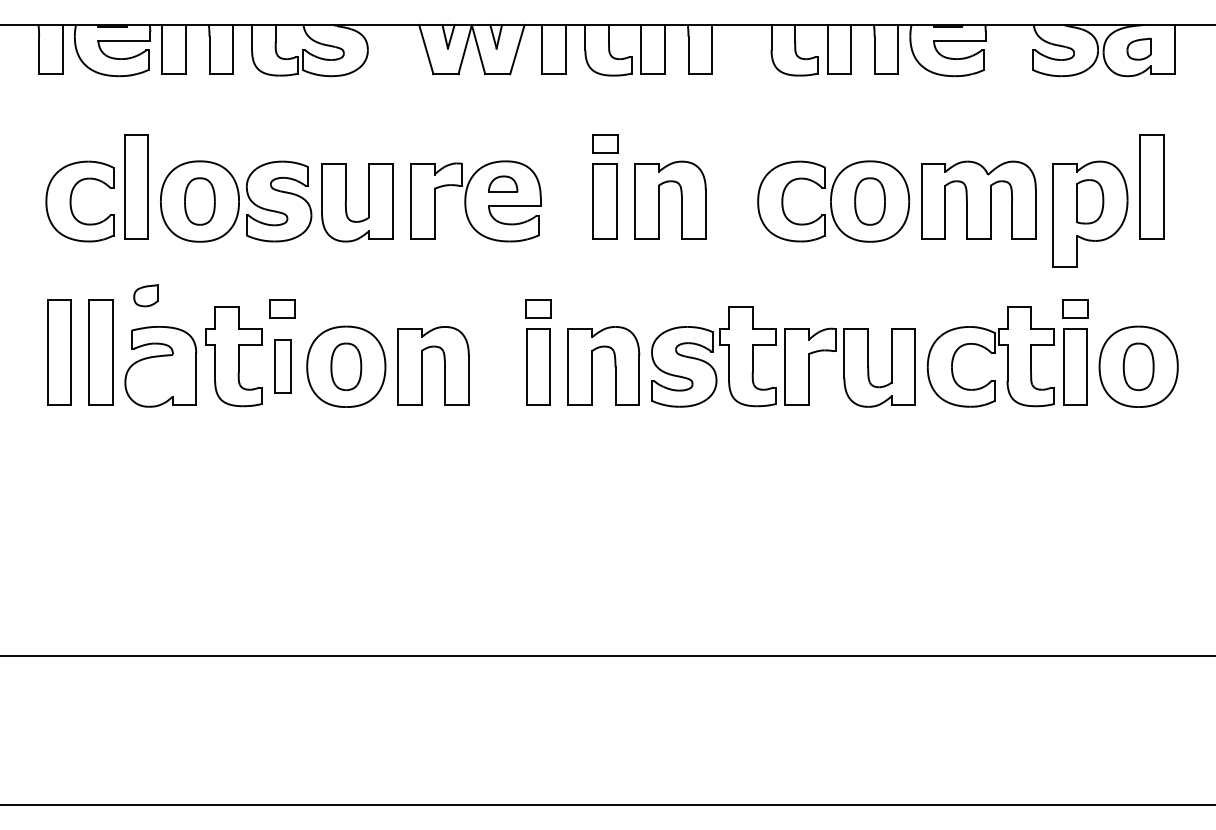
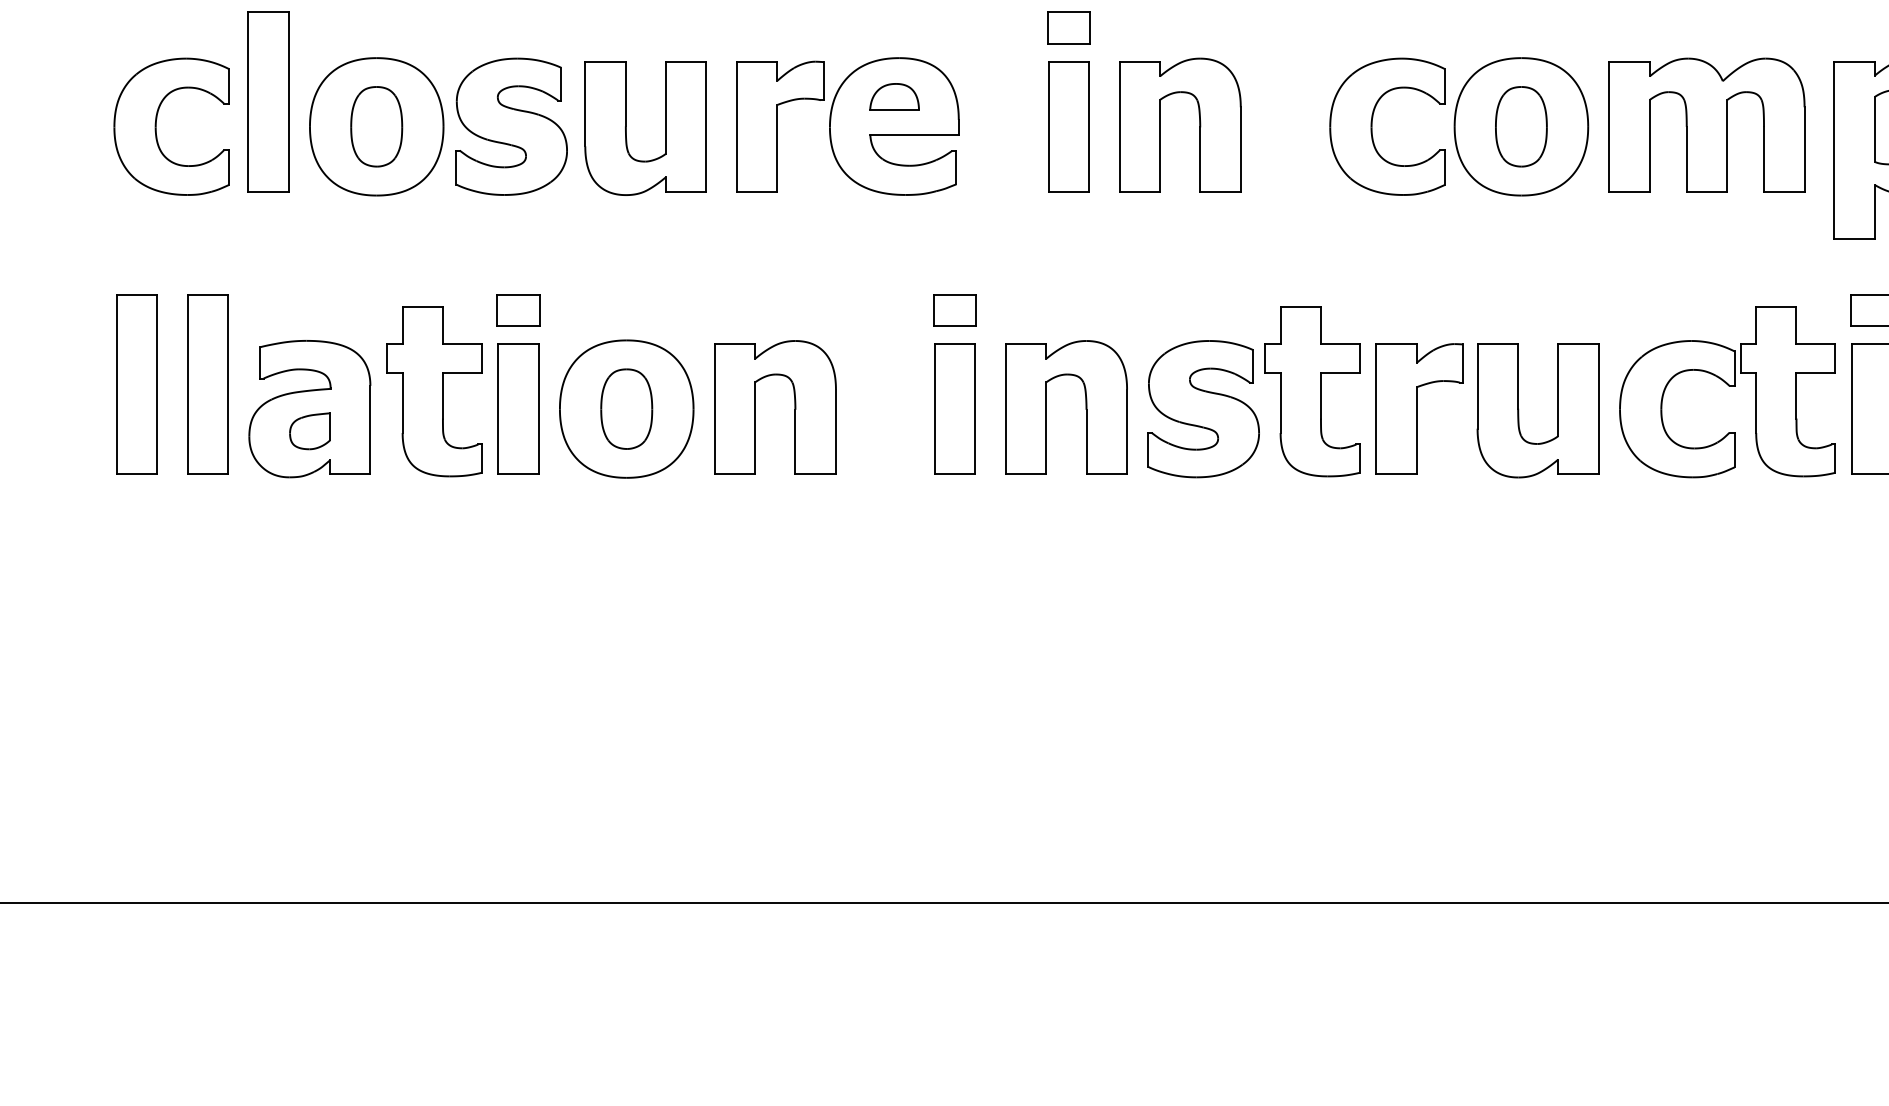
part: (145, 295) -> (309, 430), moved
part: (282, 366) -> (517, 408), size x1.43

